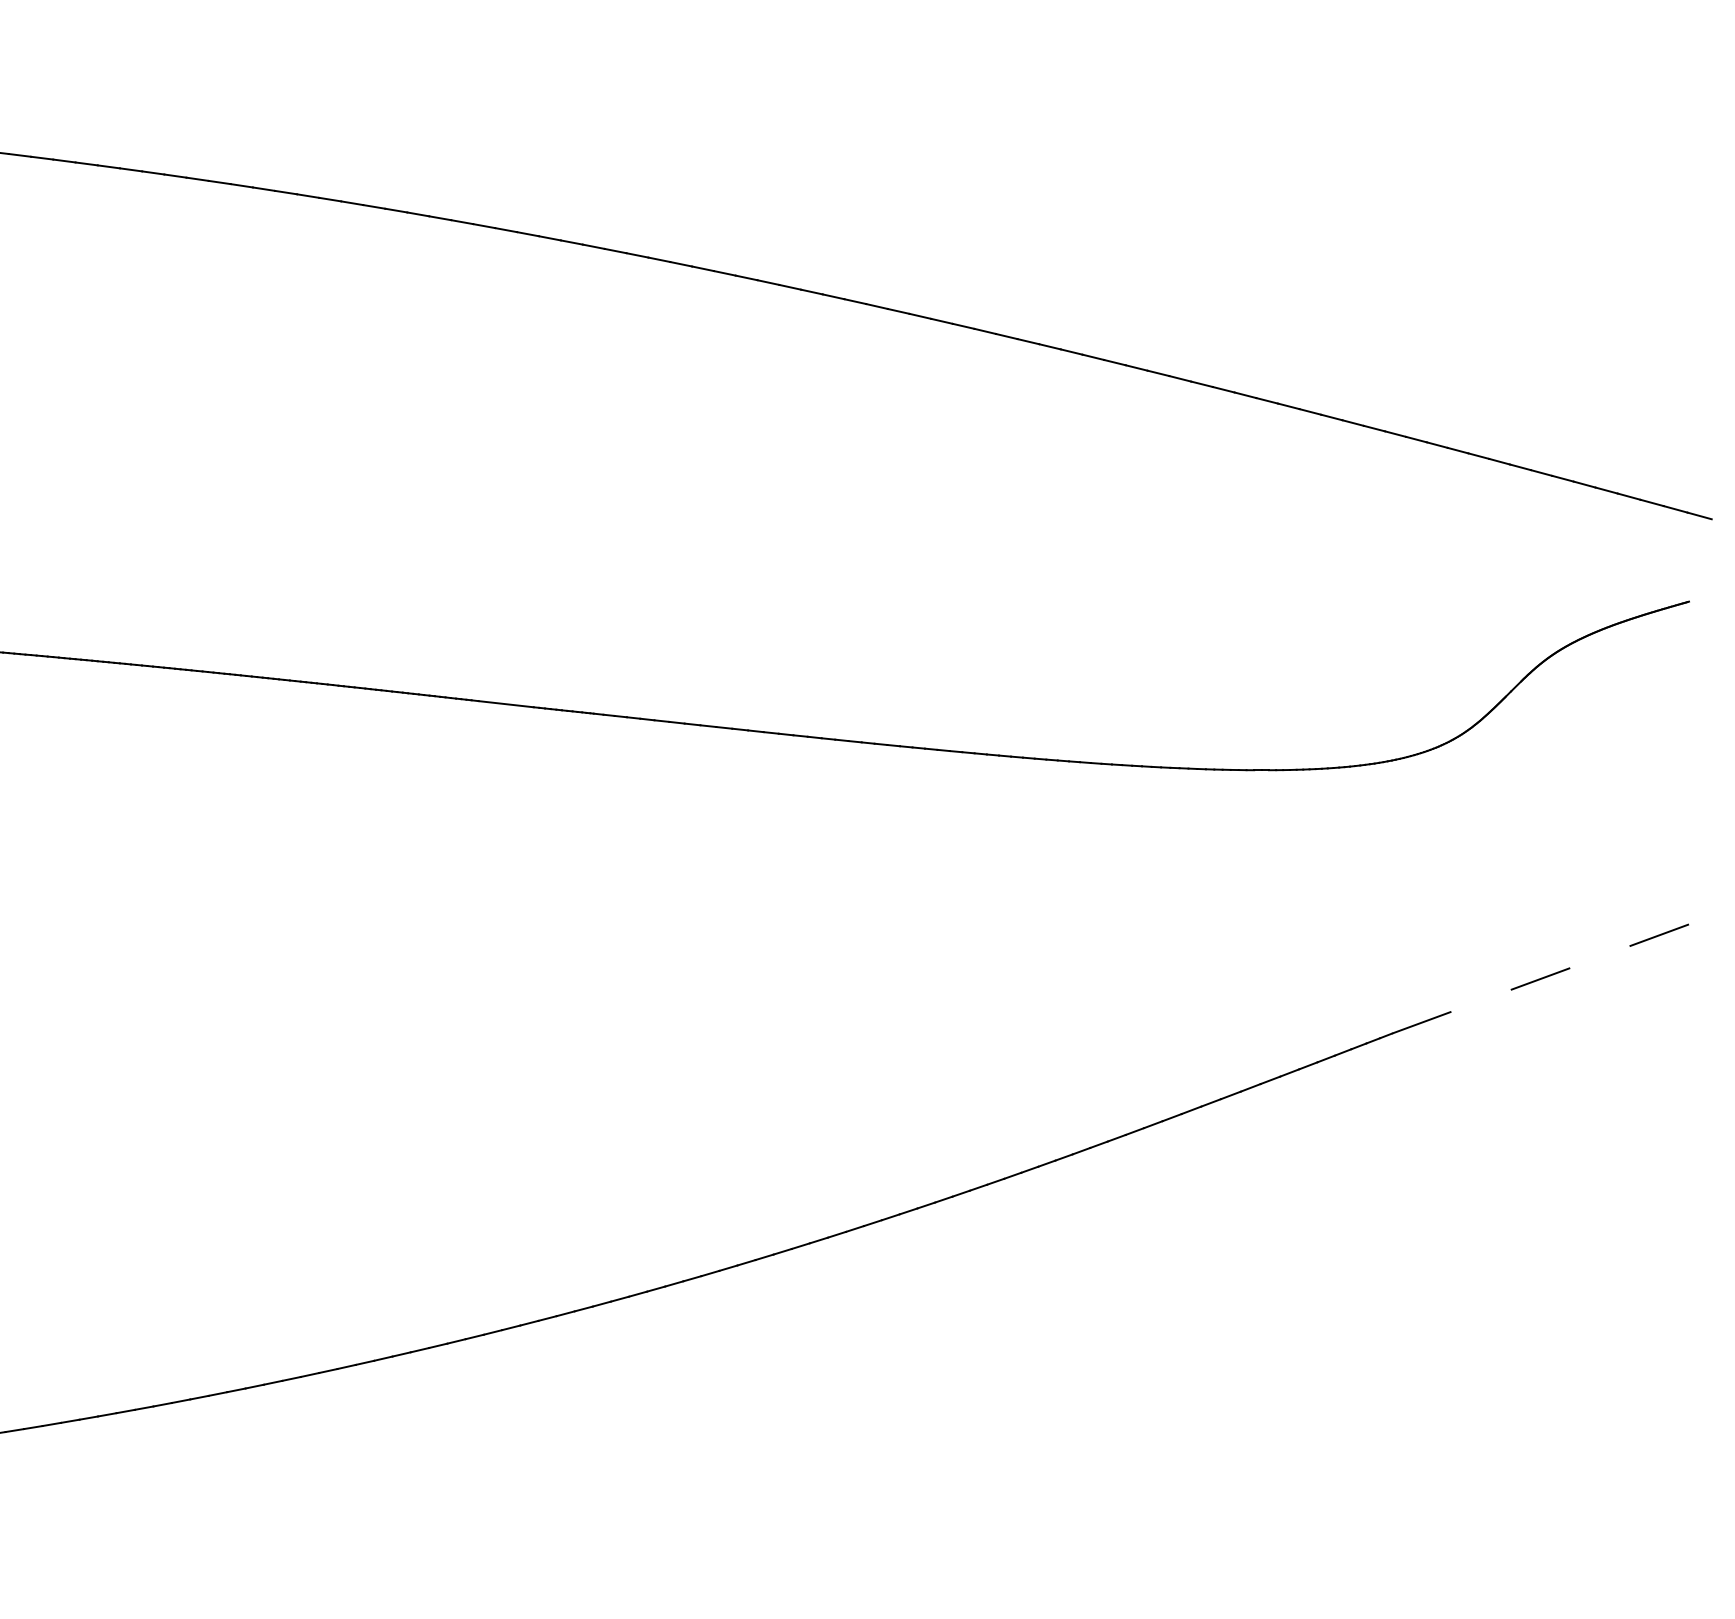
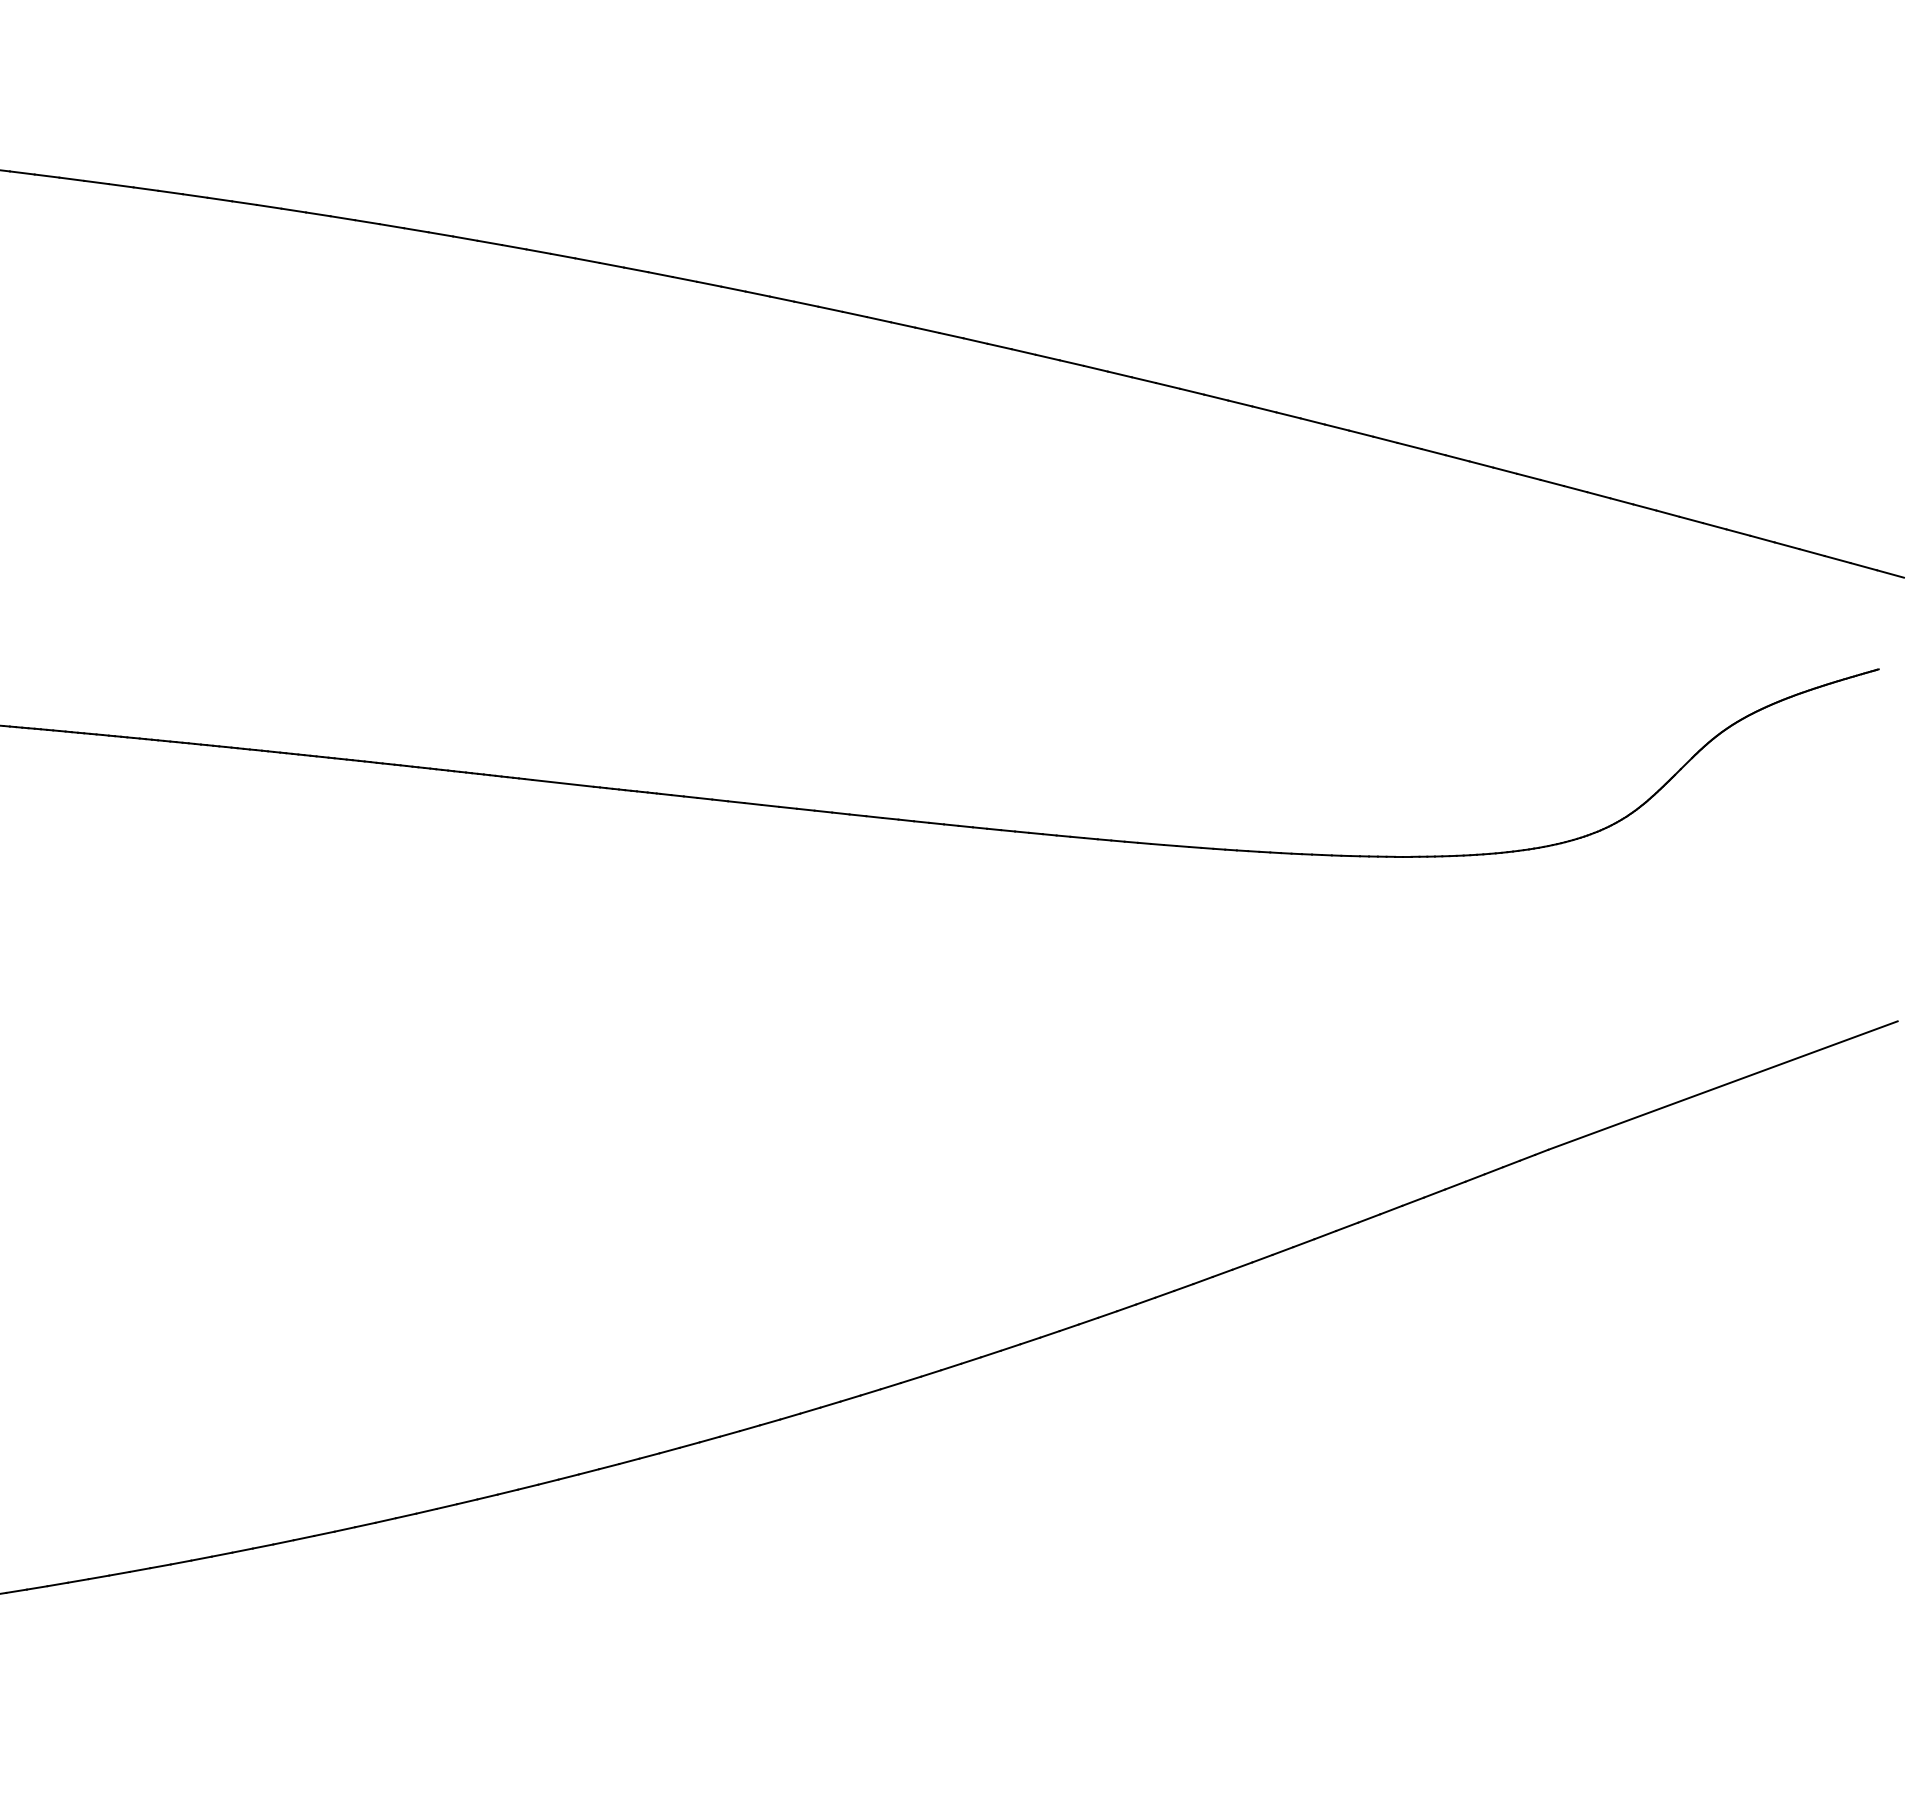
line: (1549, 975) -> (1723, 1085), dashed -> solid

